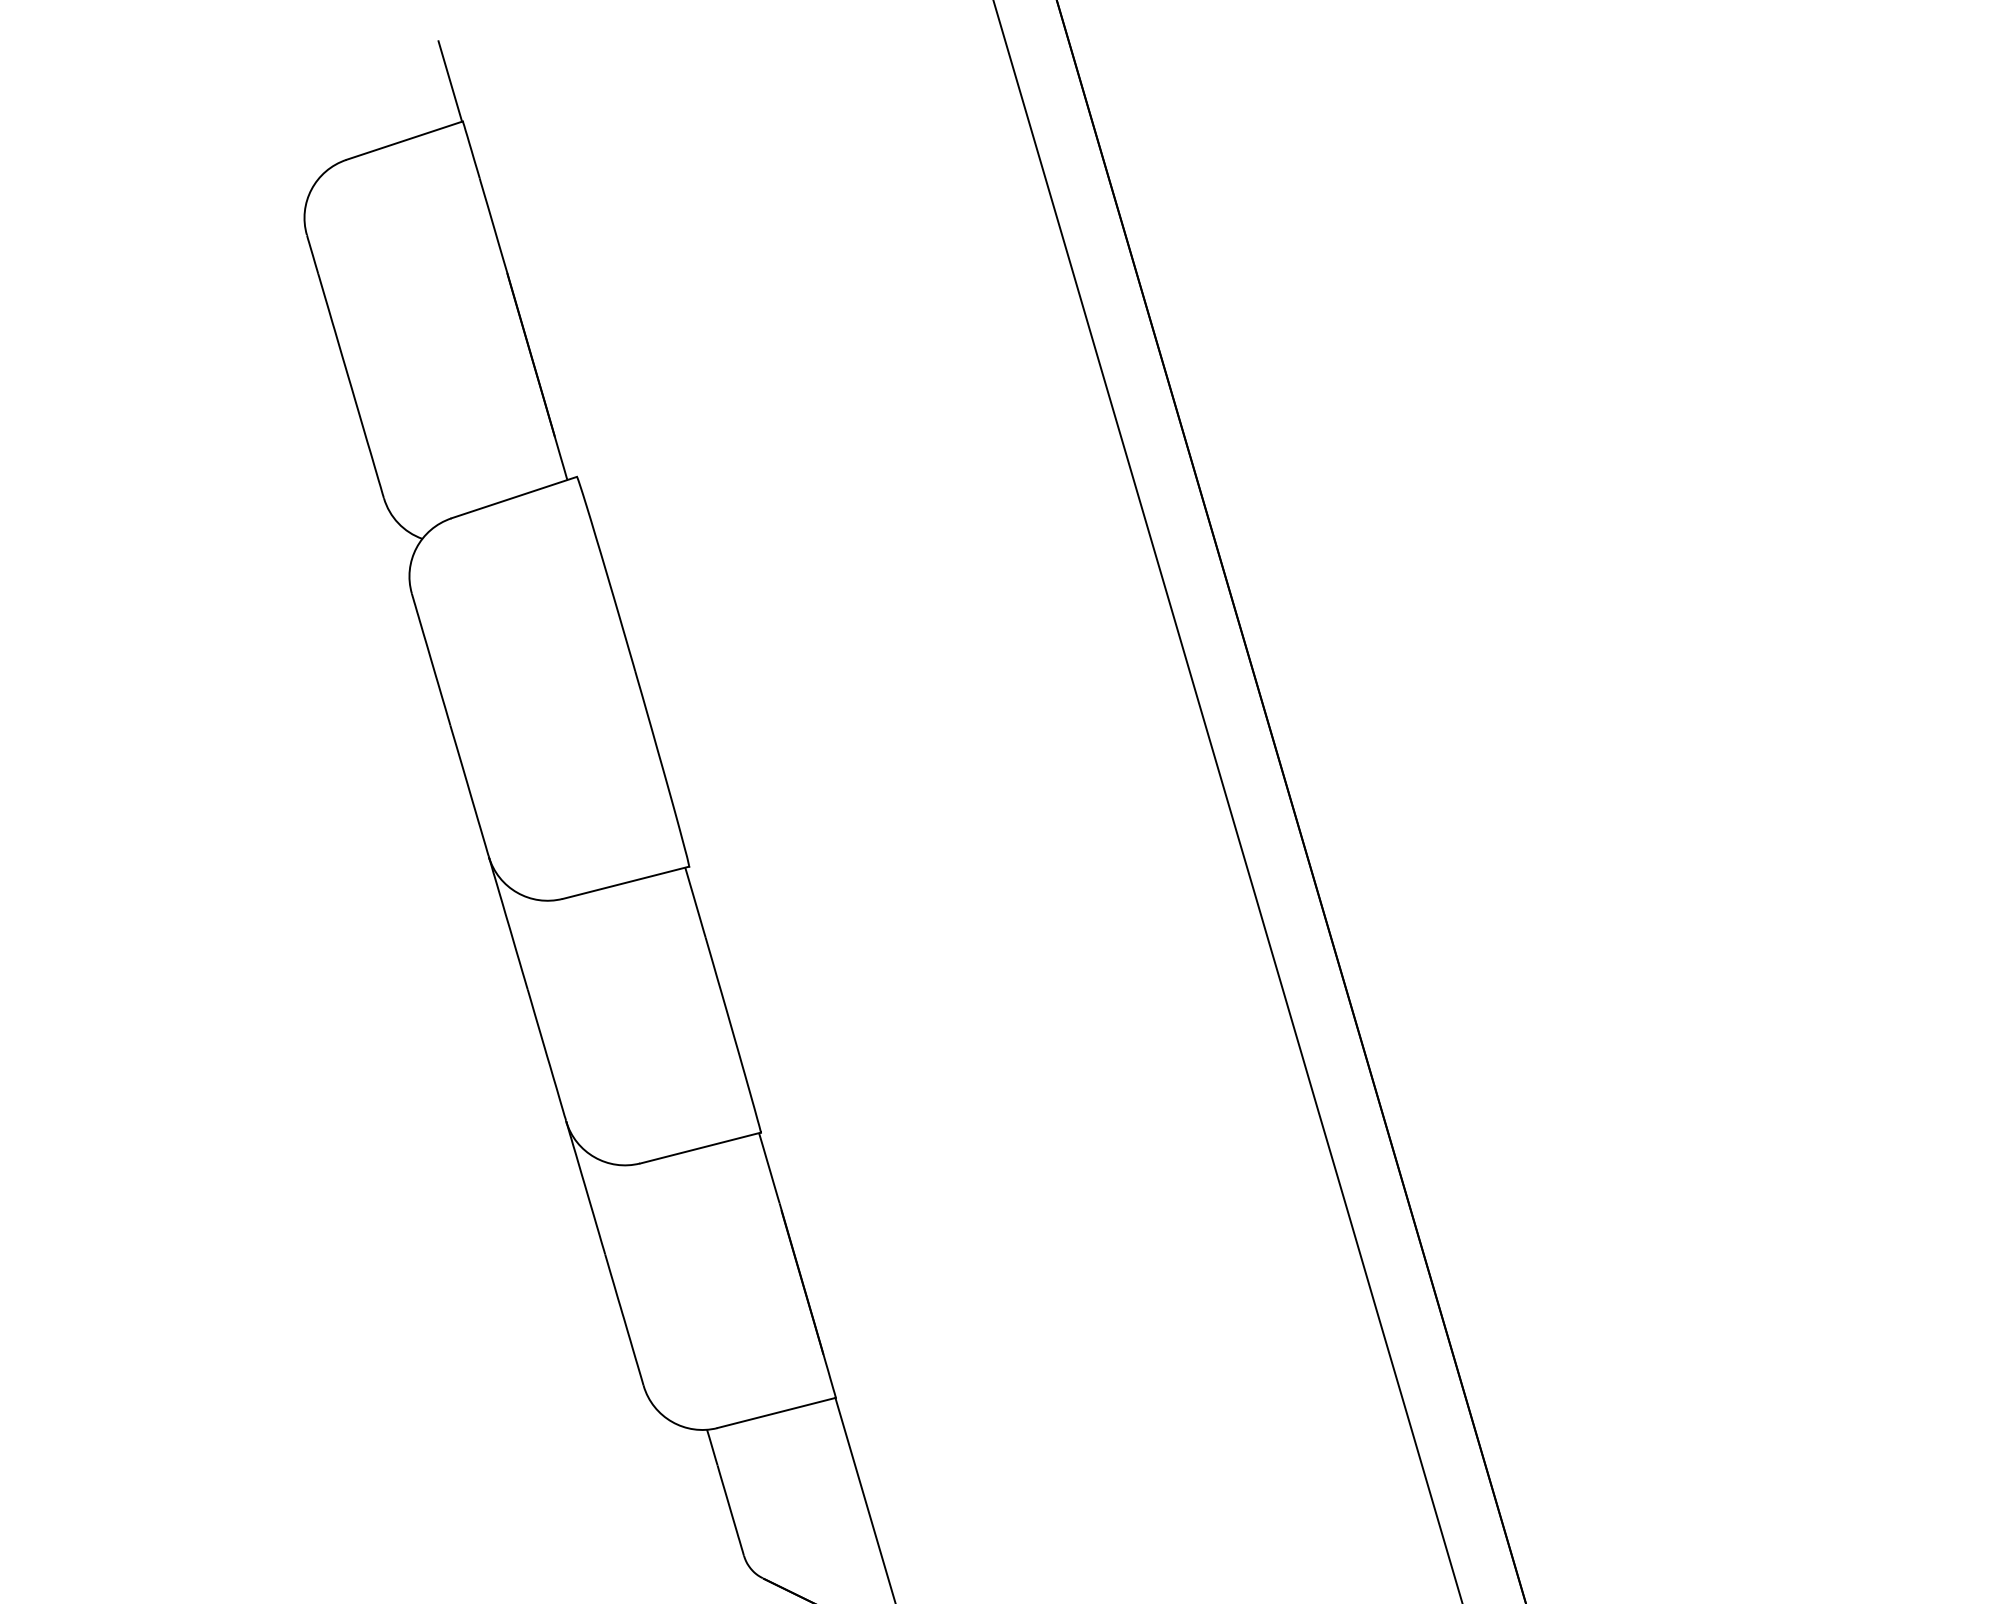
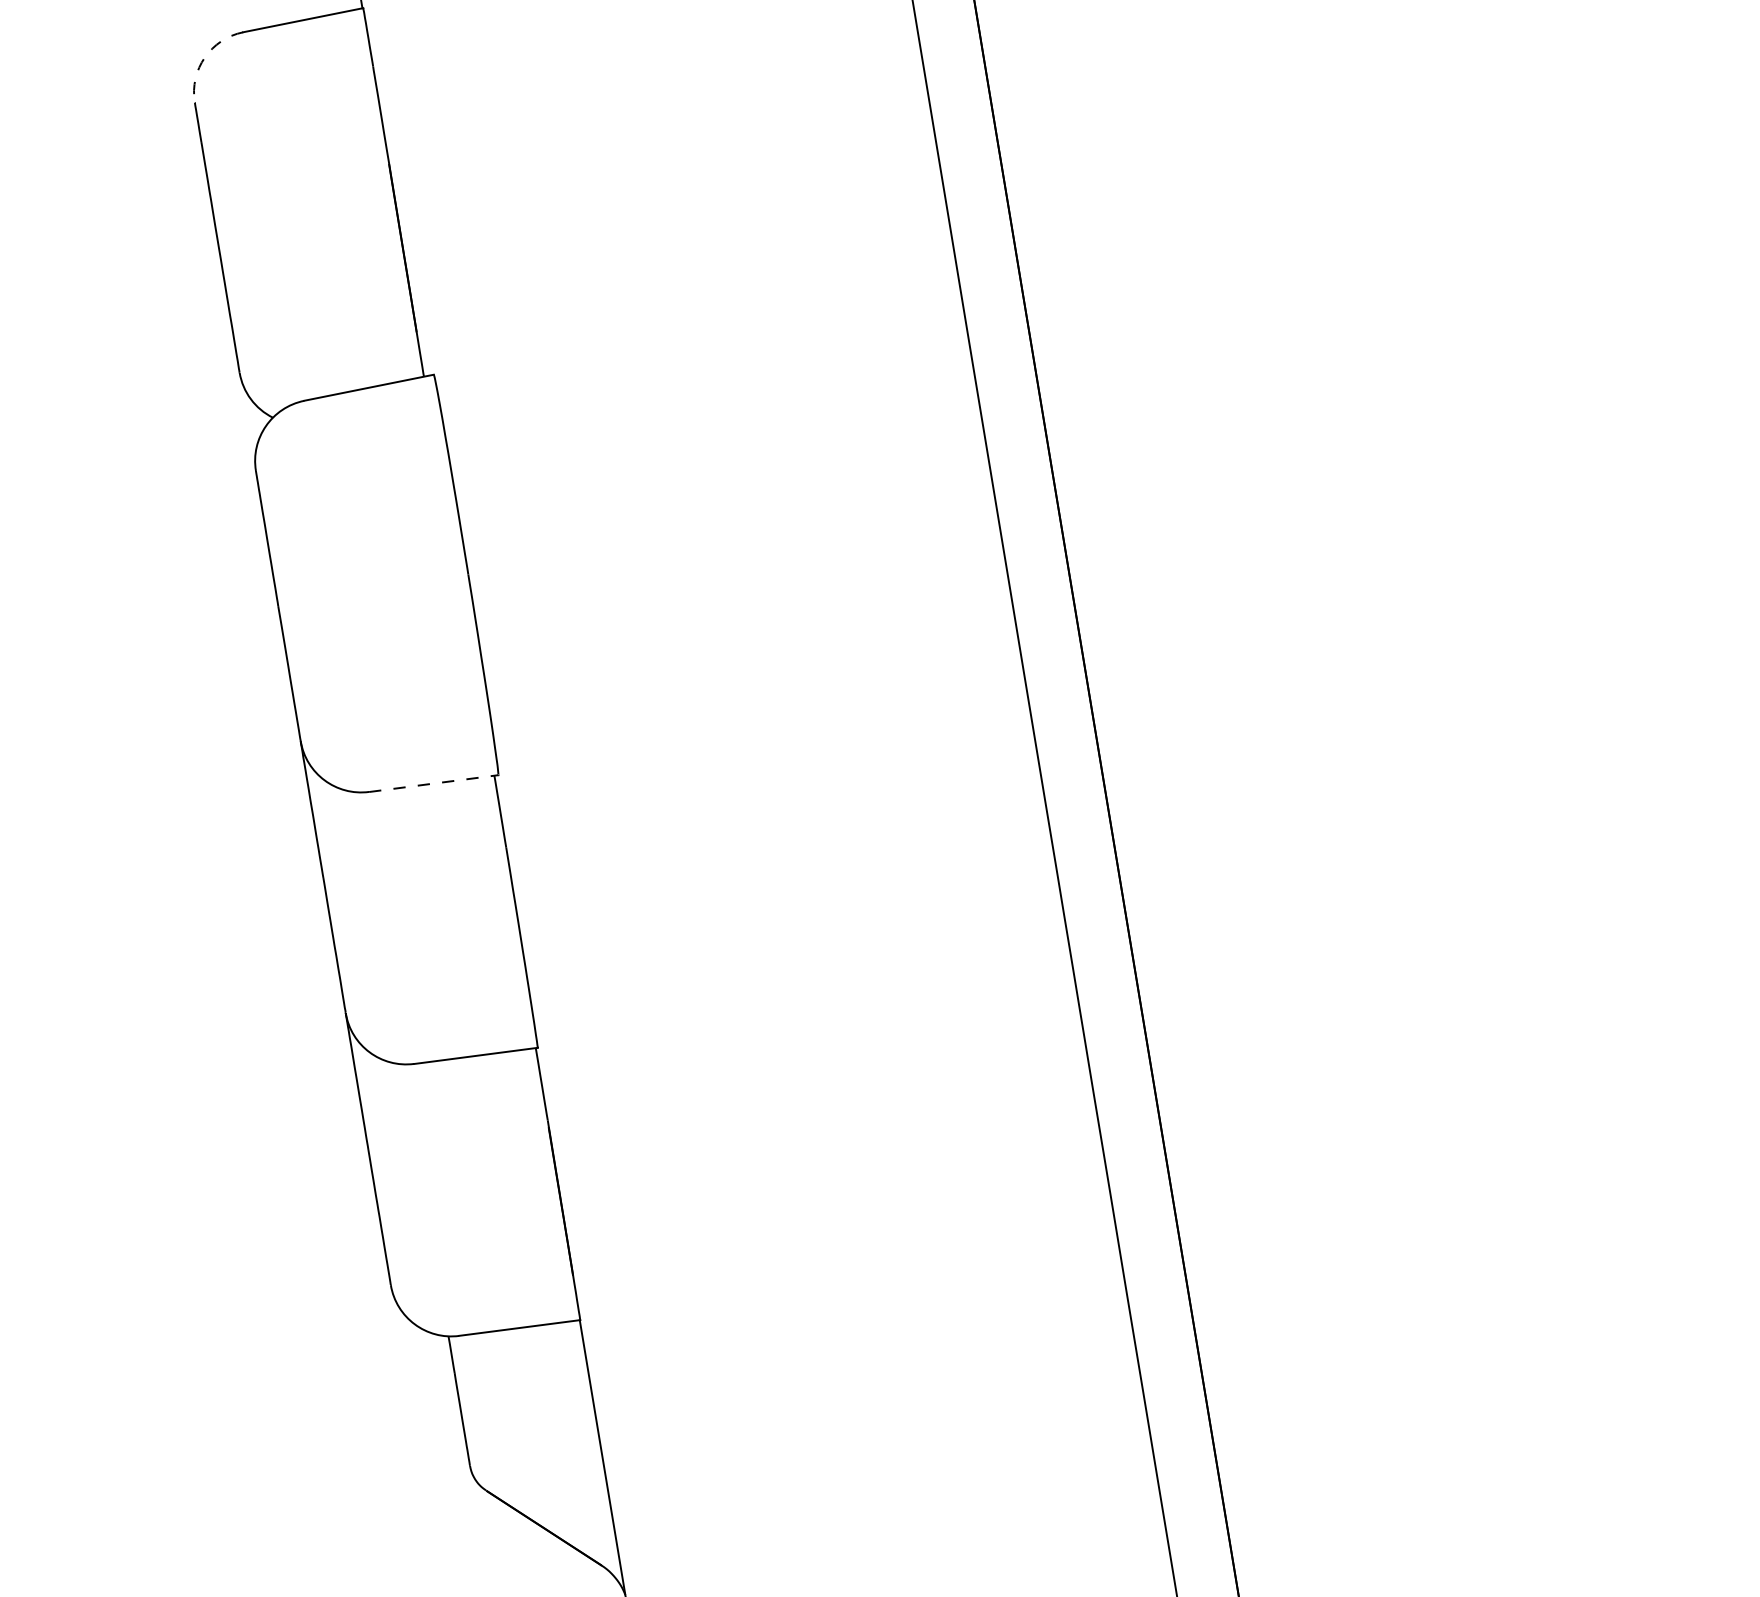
arc: (311, 189) -> (204, 57), solid -> dashed
line: (626, 882) -> (434, 783), solid -> dashed

